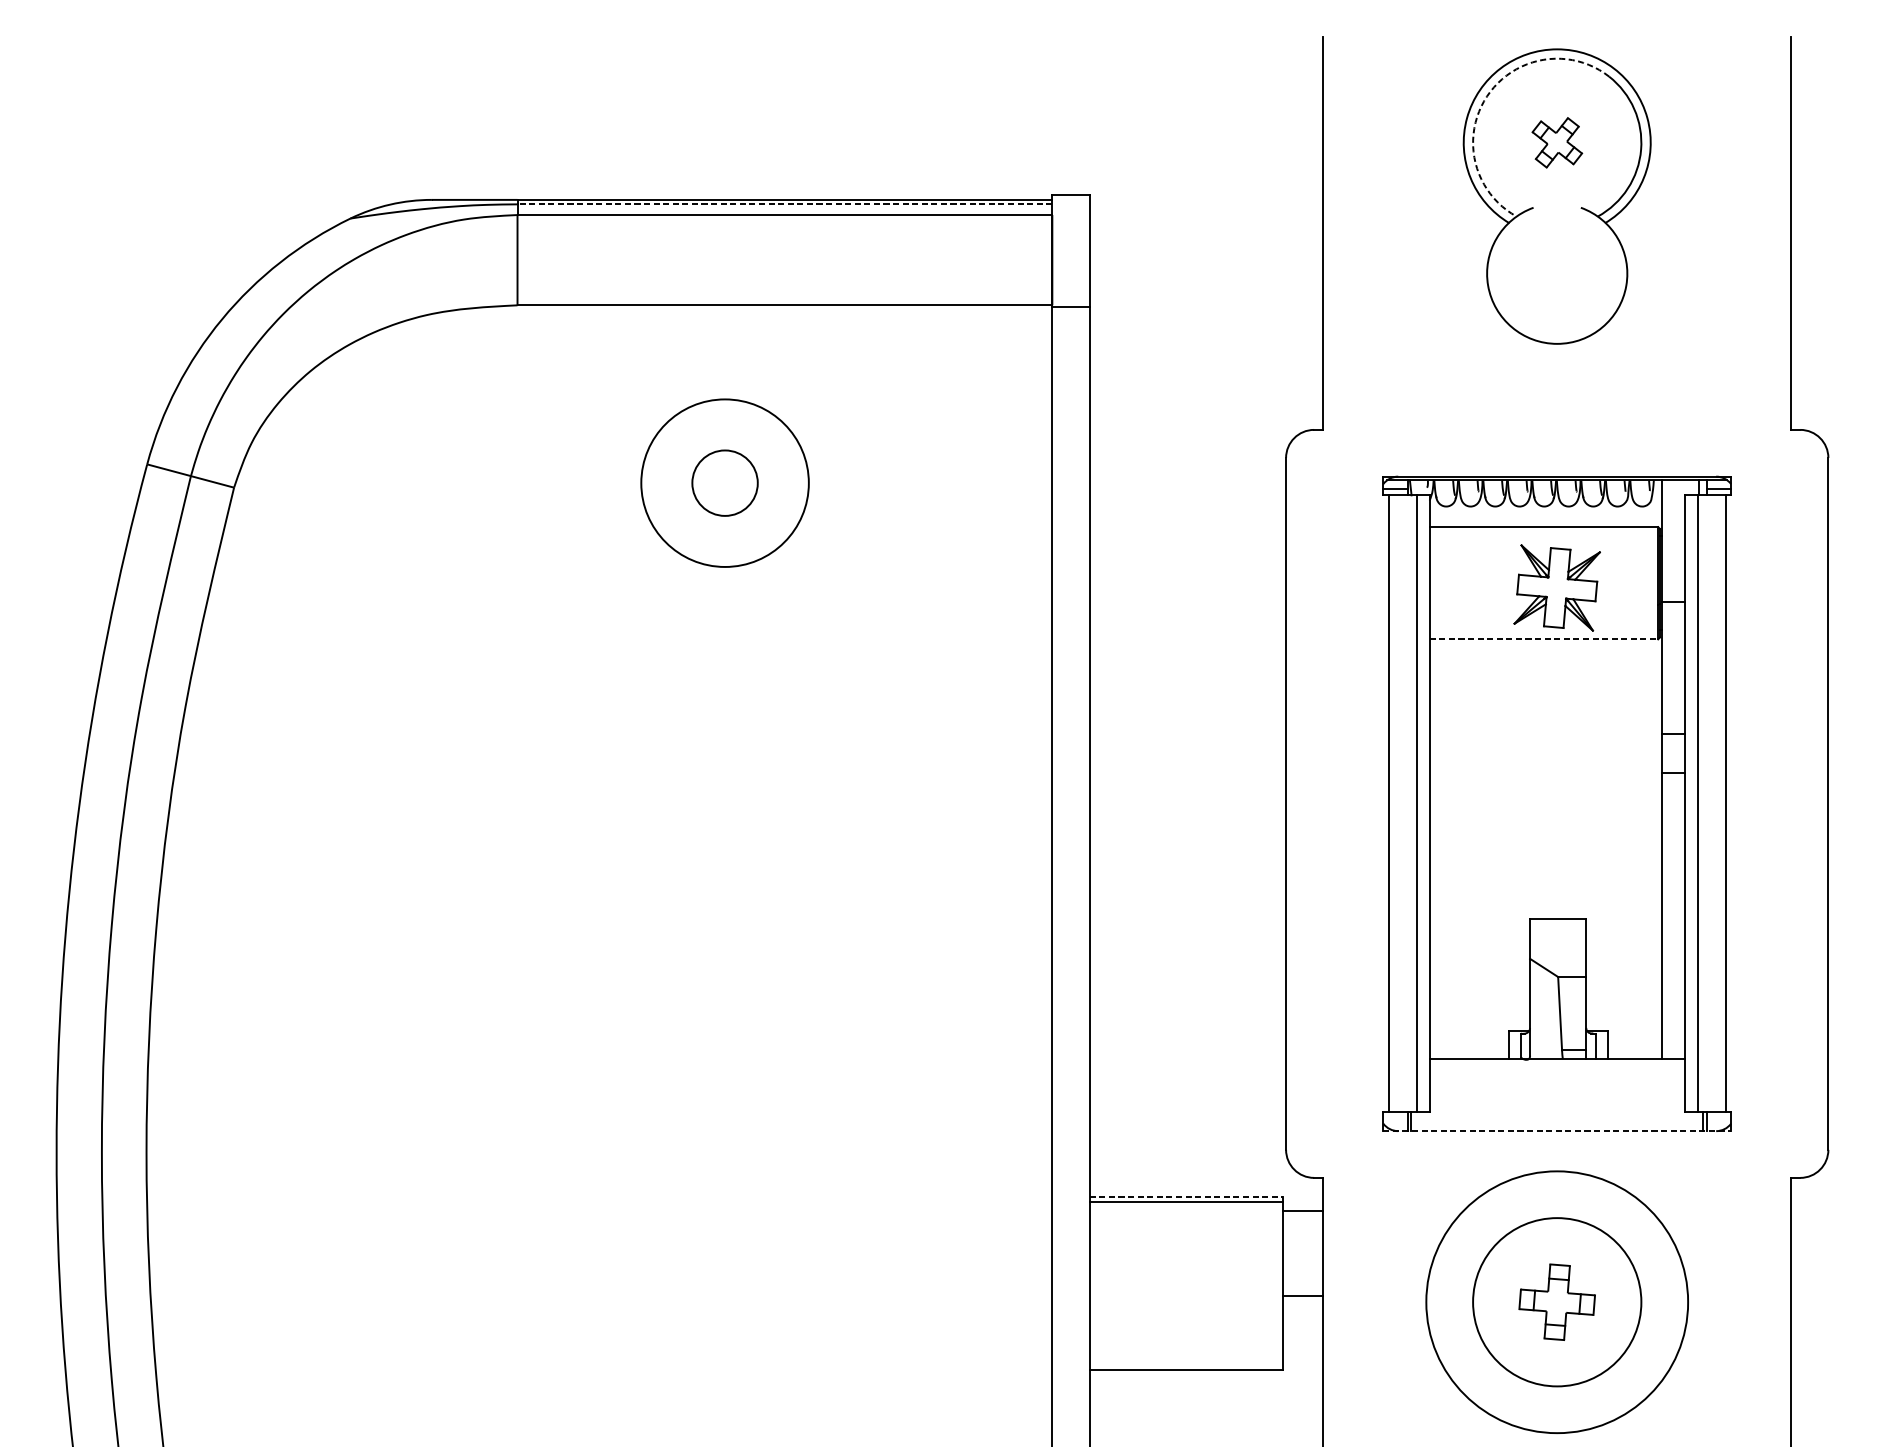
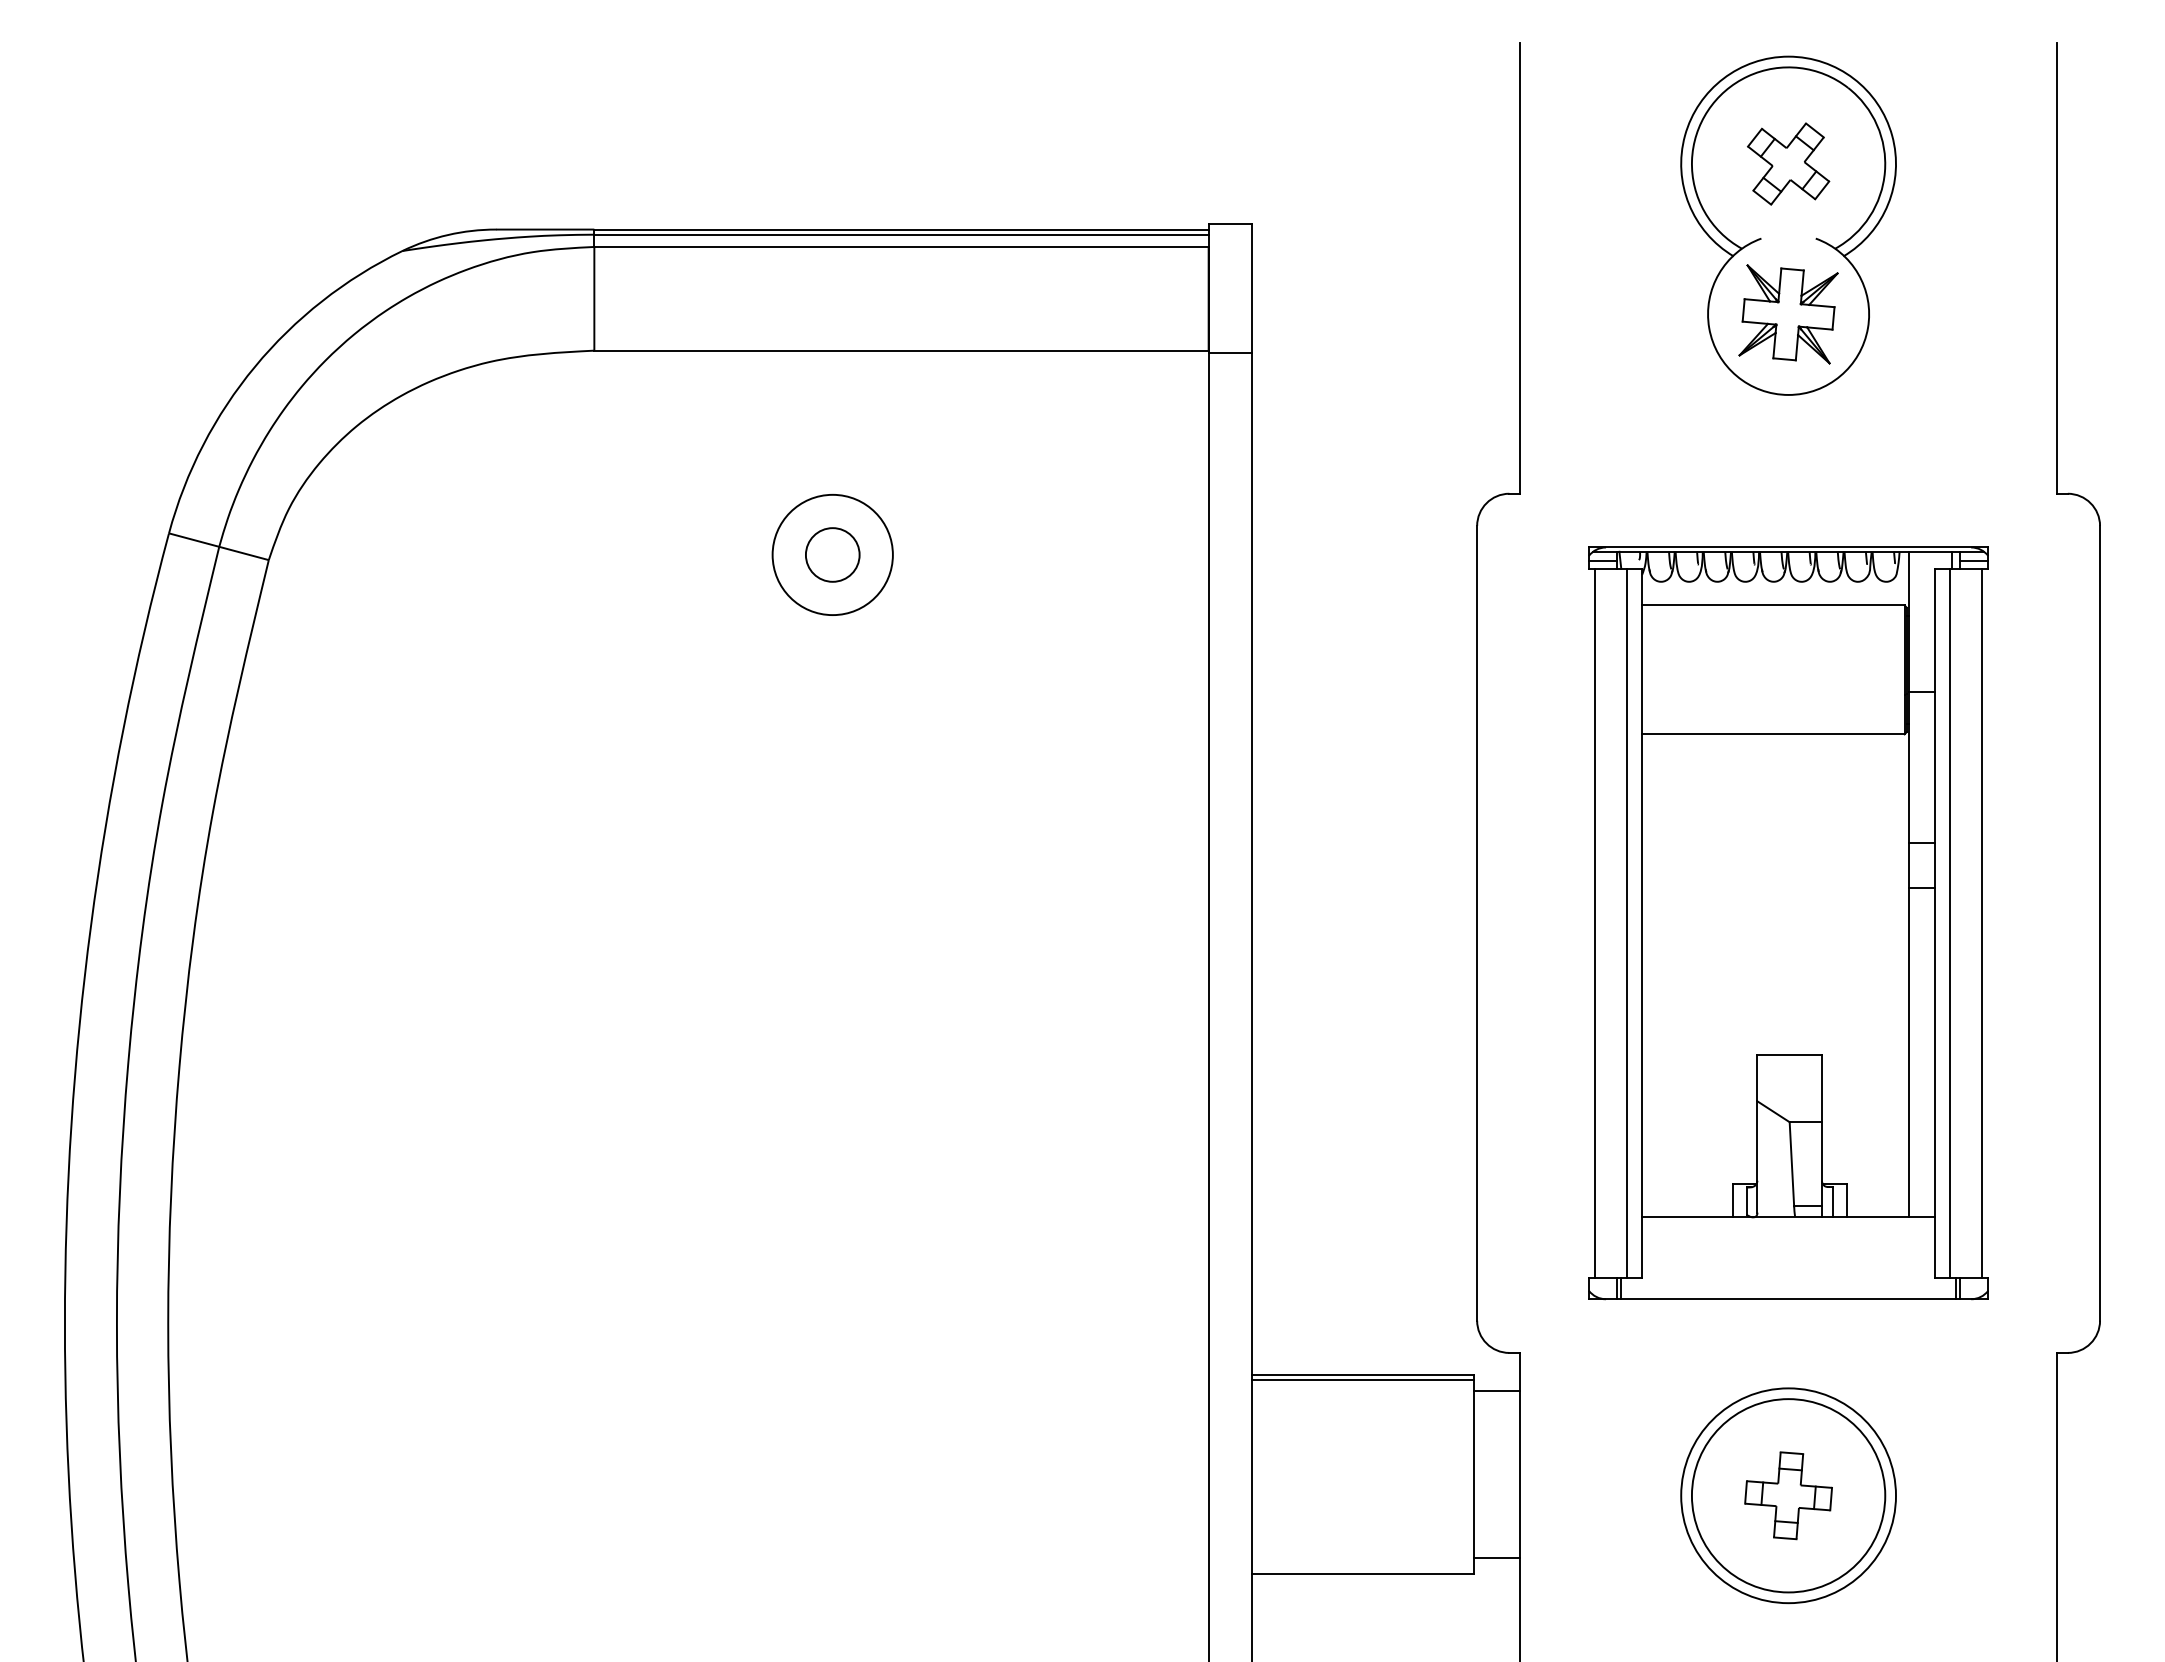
arc: (1486, 96) -> (1707, 110), dashed -> solid
part: (1557, 142) -> (1788, 163), size x1.43
line: (784, 204) -> (901, 234), dashed -> solid
circle: (724, 482) -> (832, 554), size x0.62
circle: (724, 482) -> (832, 554), size x0.71
part: (1557, 588) -> (1788, 314), moved
line: (1544, 639) -> (1773, 734), dashed -> solid
line: (1557, 1131) -> (1788, 1299), dashed -> solid
line: (1187, 1196) -> (1363, 1374), dashed -> solid
line: (1302, 1295) -> (1496, 1558), moved
circle: (1557, 1302) -> (1788, 1495), size x0.71

